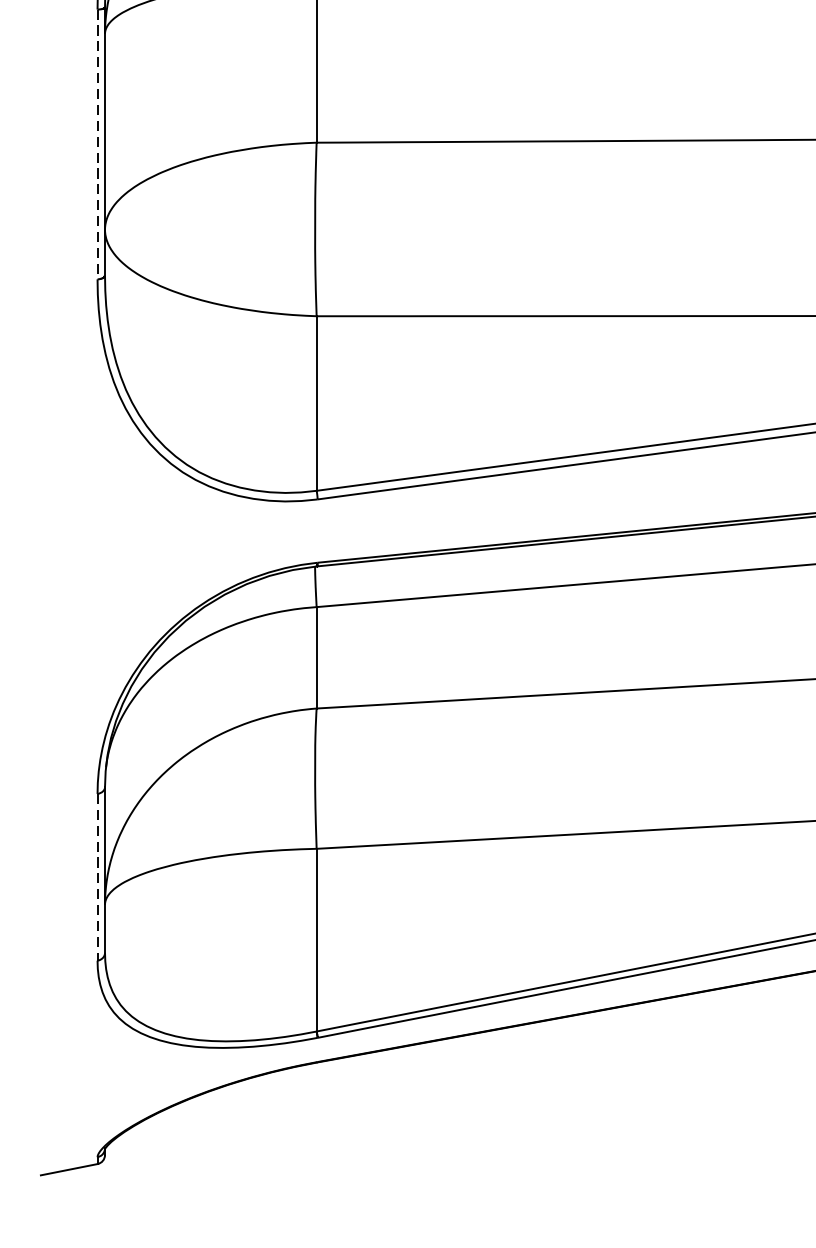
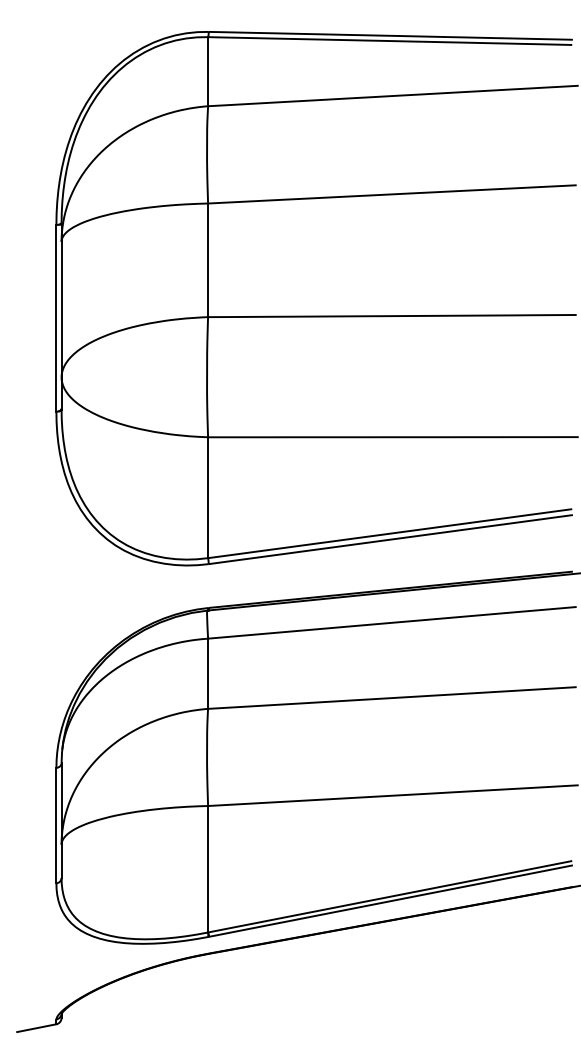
line: (97, 144) -> (56, 318), dashed -> solid
line: (97, 876) -> (56, 825), dashed -> solid

